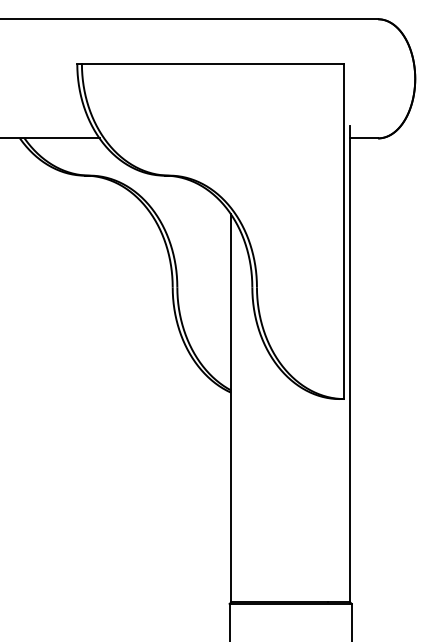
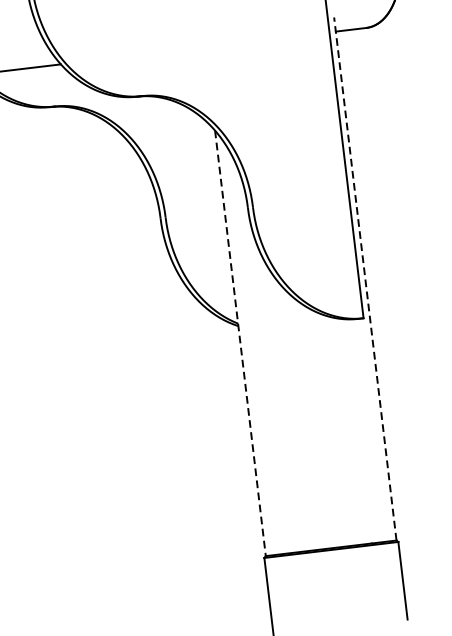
line: (350, 363) -> (365, 278), solid -> dashed
line: (231, 408) -> (240, 343), solid -> dashed

